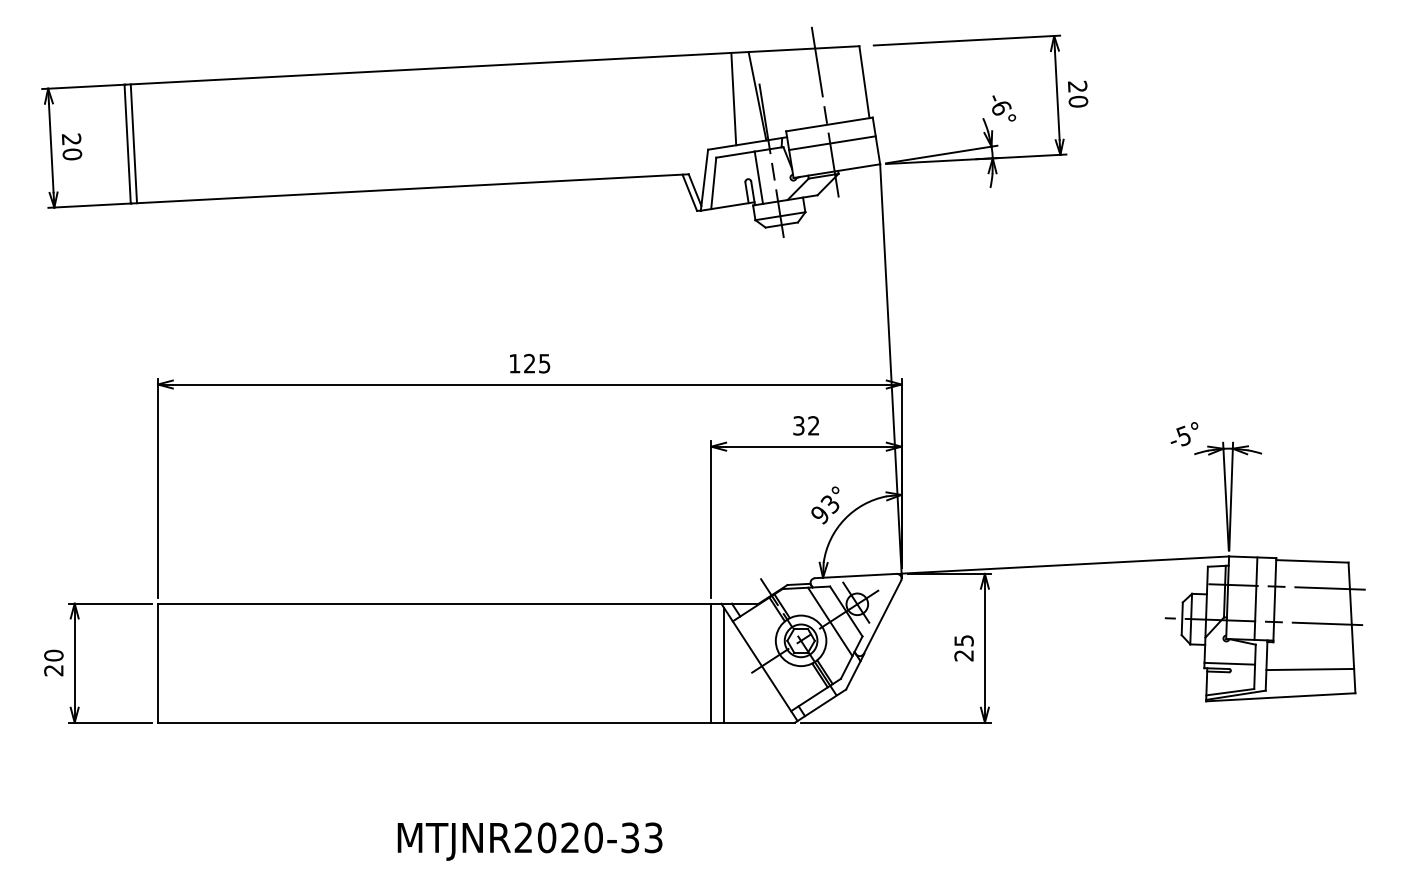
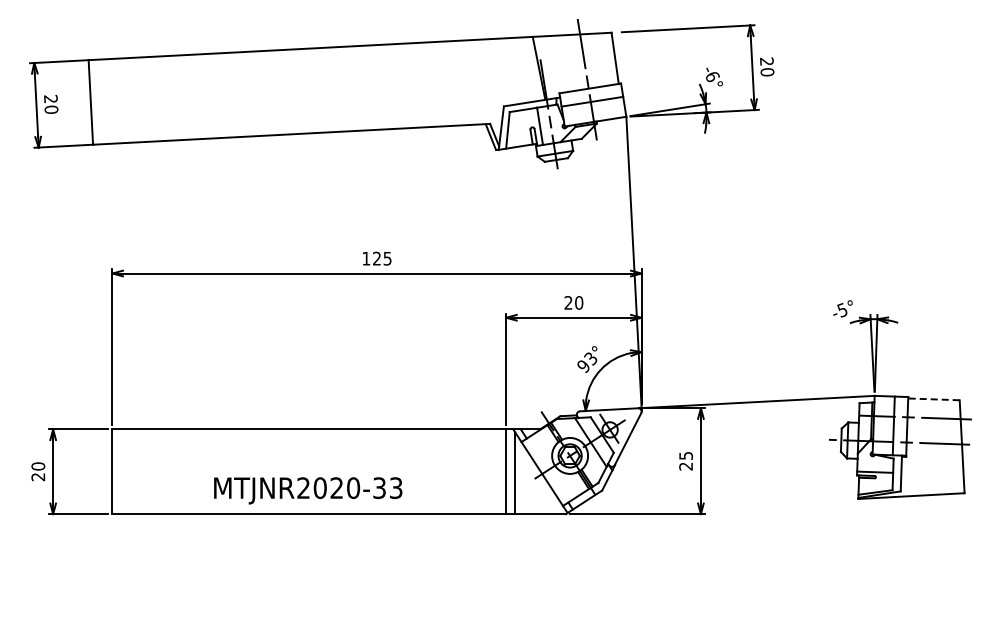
line: (732, 99) -> (521, 70), removed
line: (134, 142) -> (95, 101), removed
text: (805, 425) -> (573, 302), 32 -> 20
line: (1311, 561) -> (933, 399), solid -> dashed
line: (1310, 668) -> (932, 475), removed
text: (530, 841) -> (308, 490), moved

